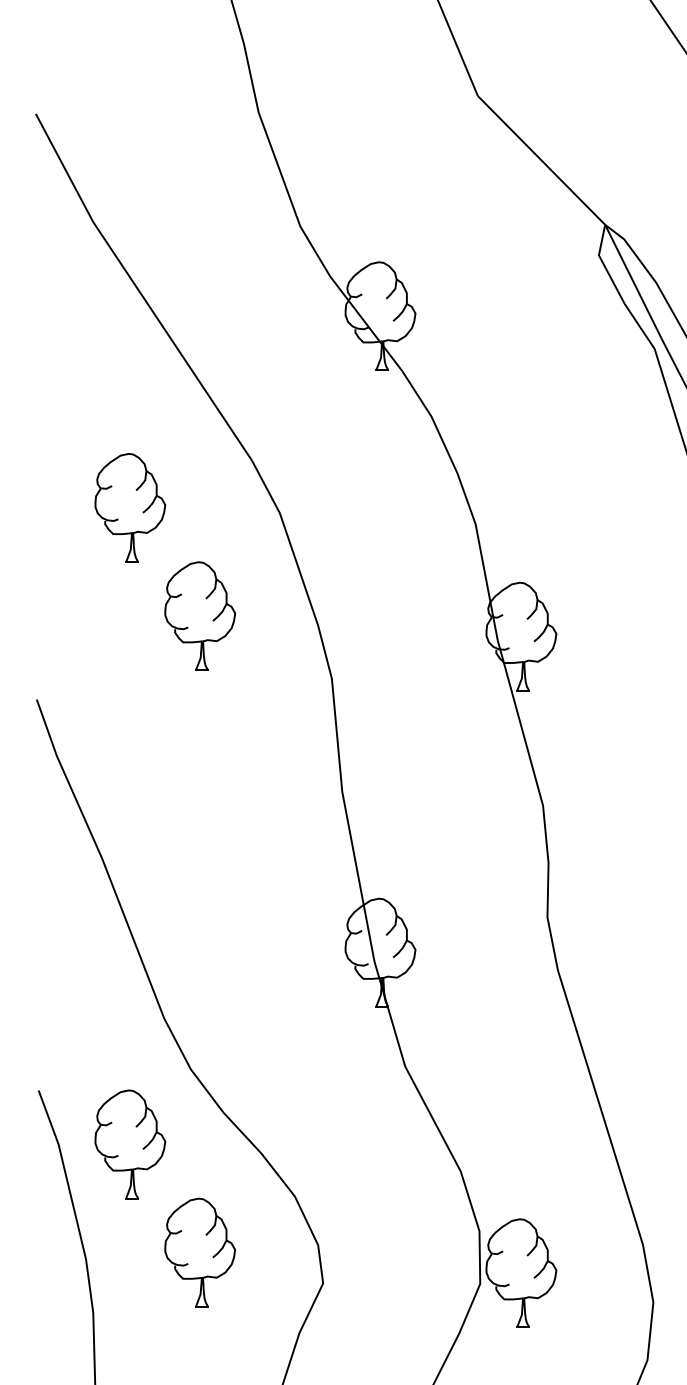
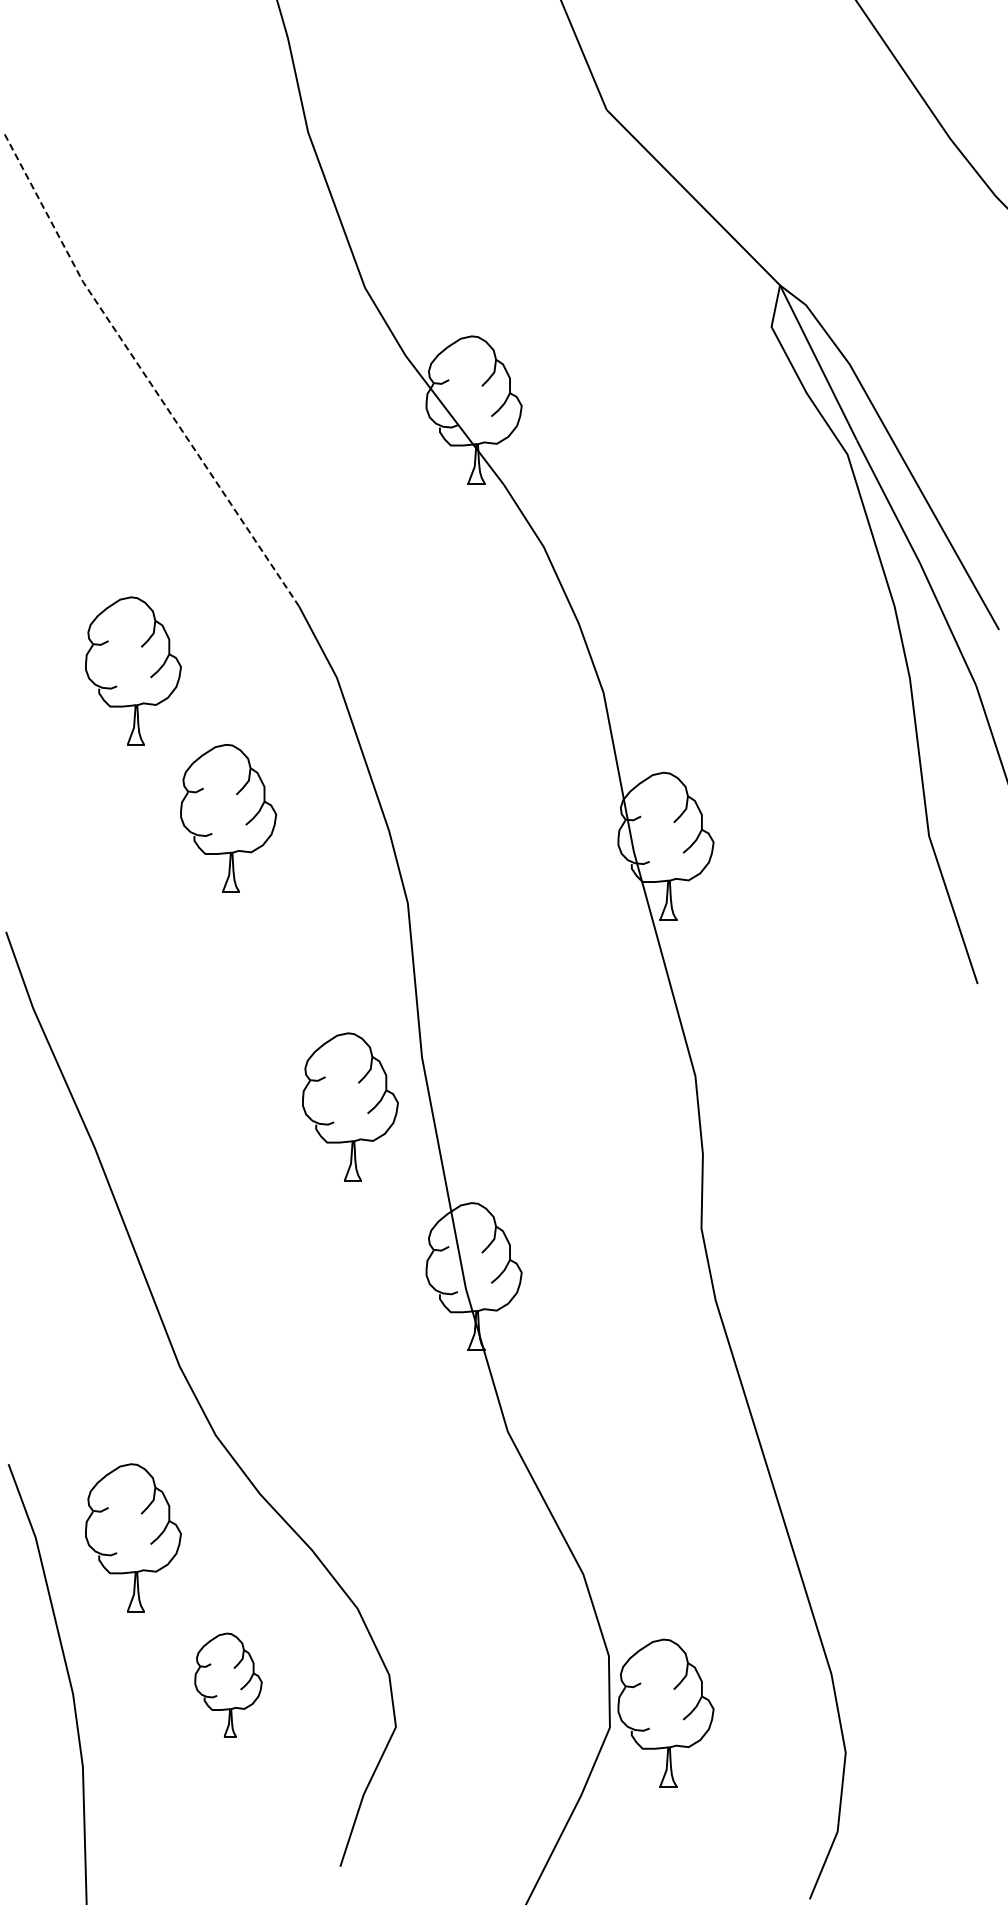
line: (138, 290) -> (144, 374), solid -> dashed
part: (289, 827) -> (350, 1106), added
part: (200, 1252) -> (228, 1684), size x0.7

